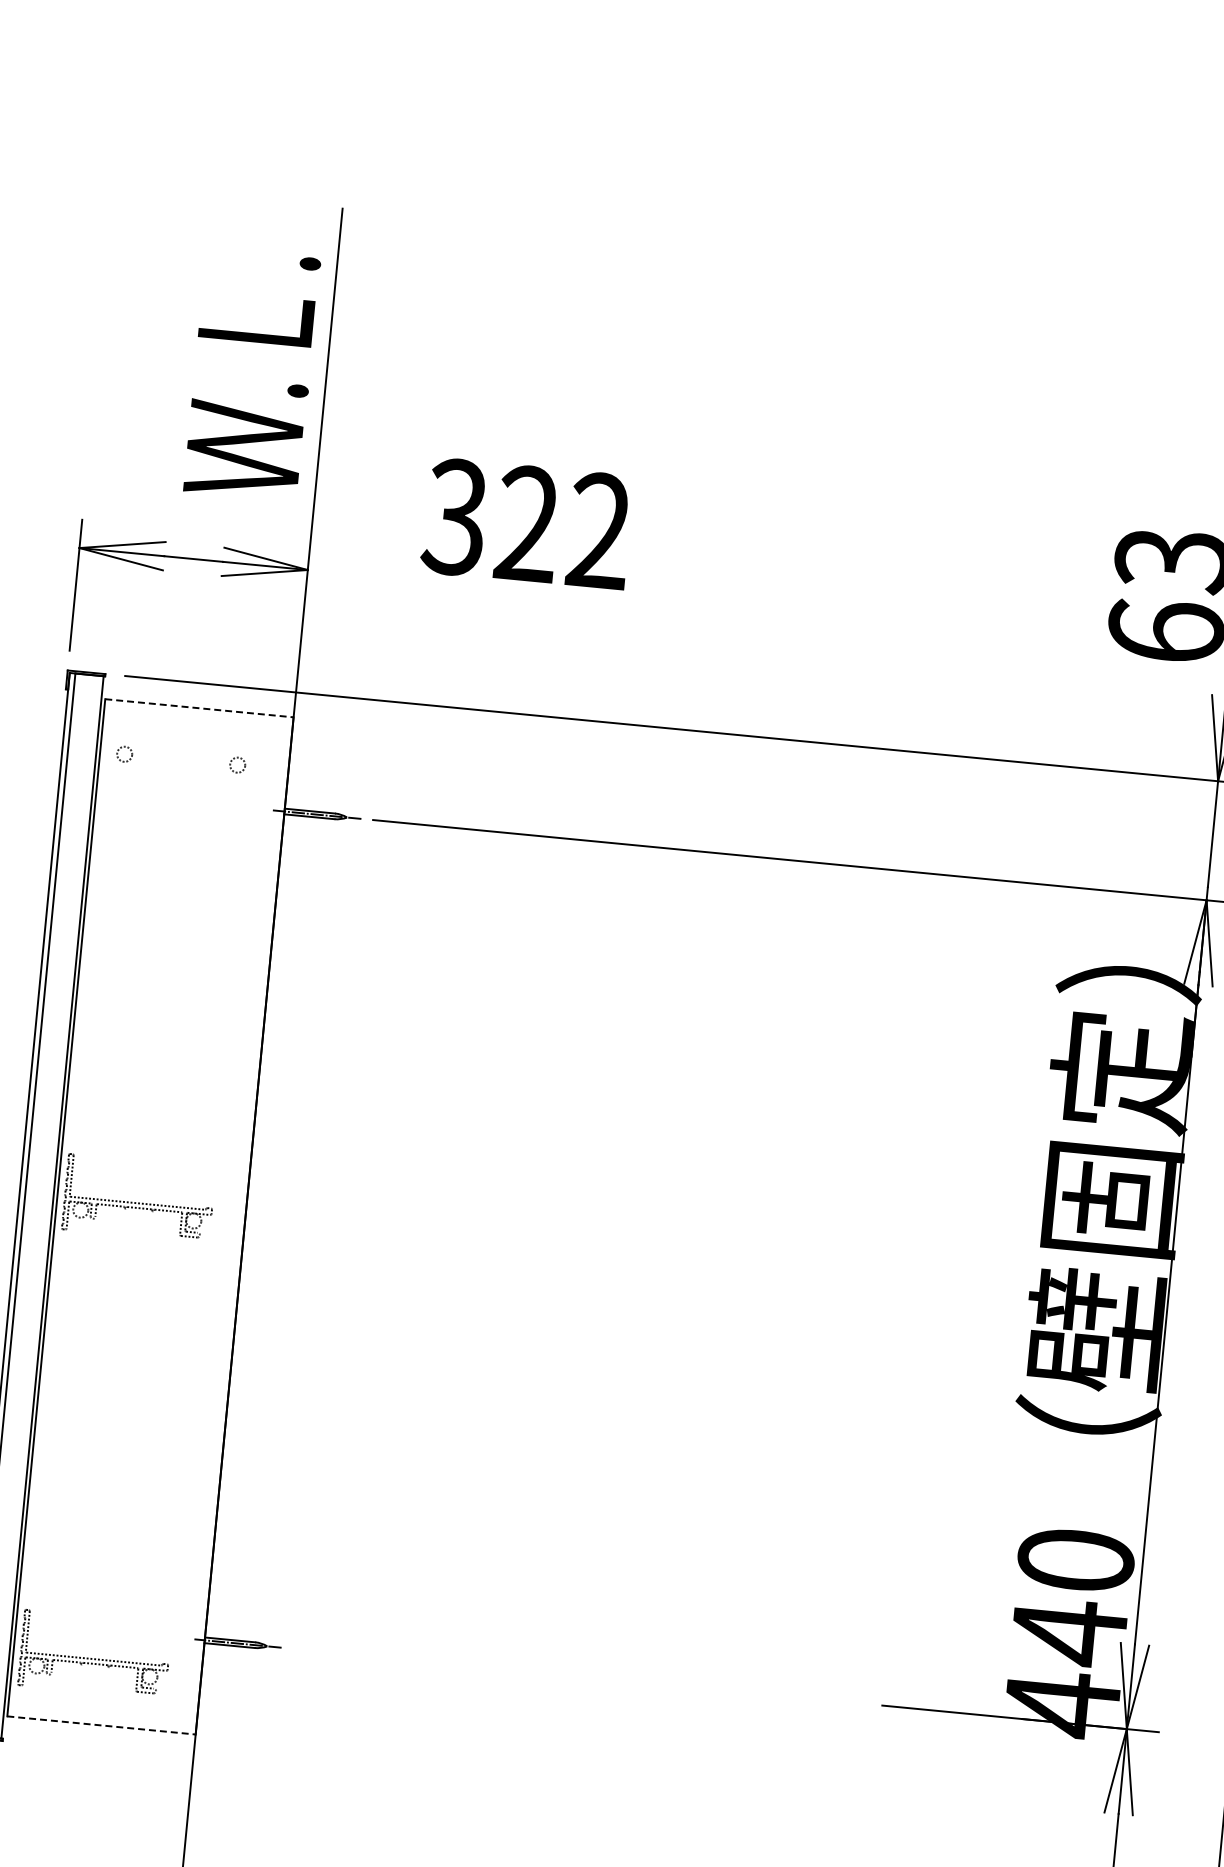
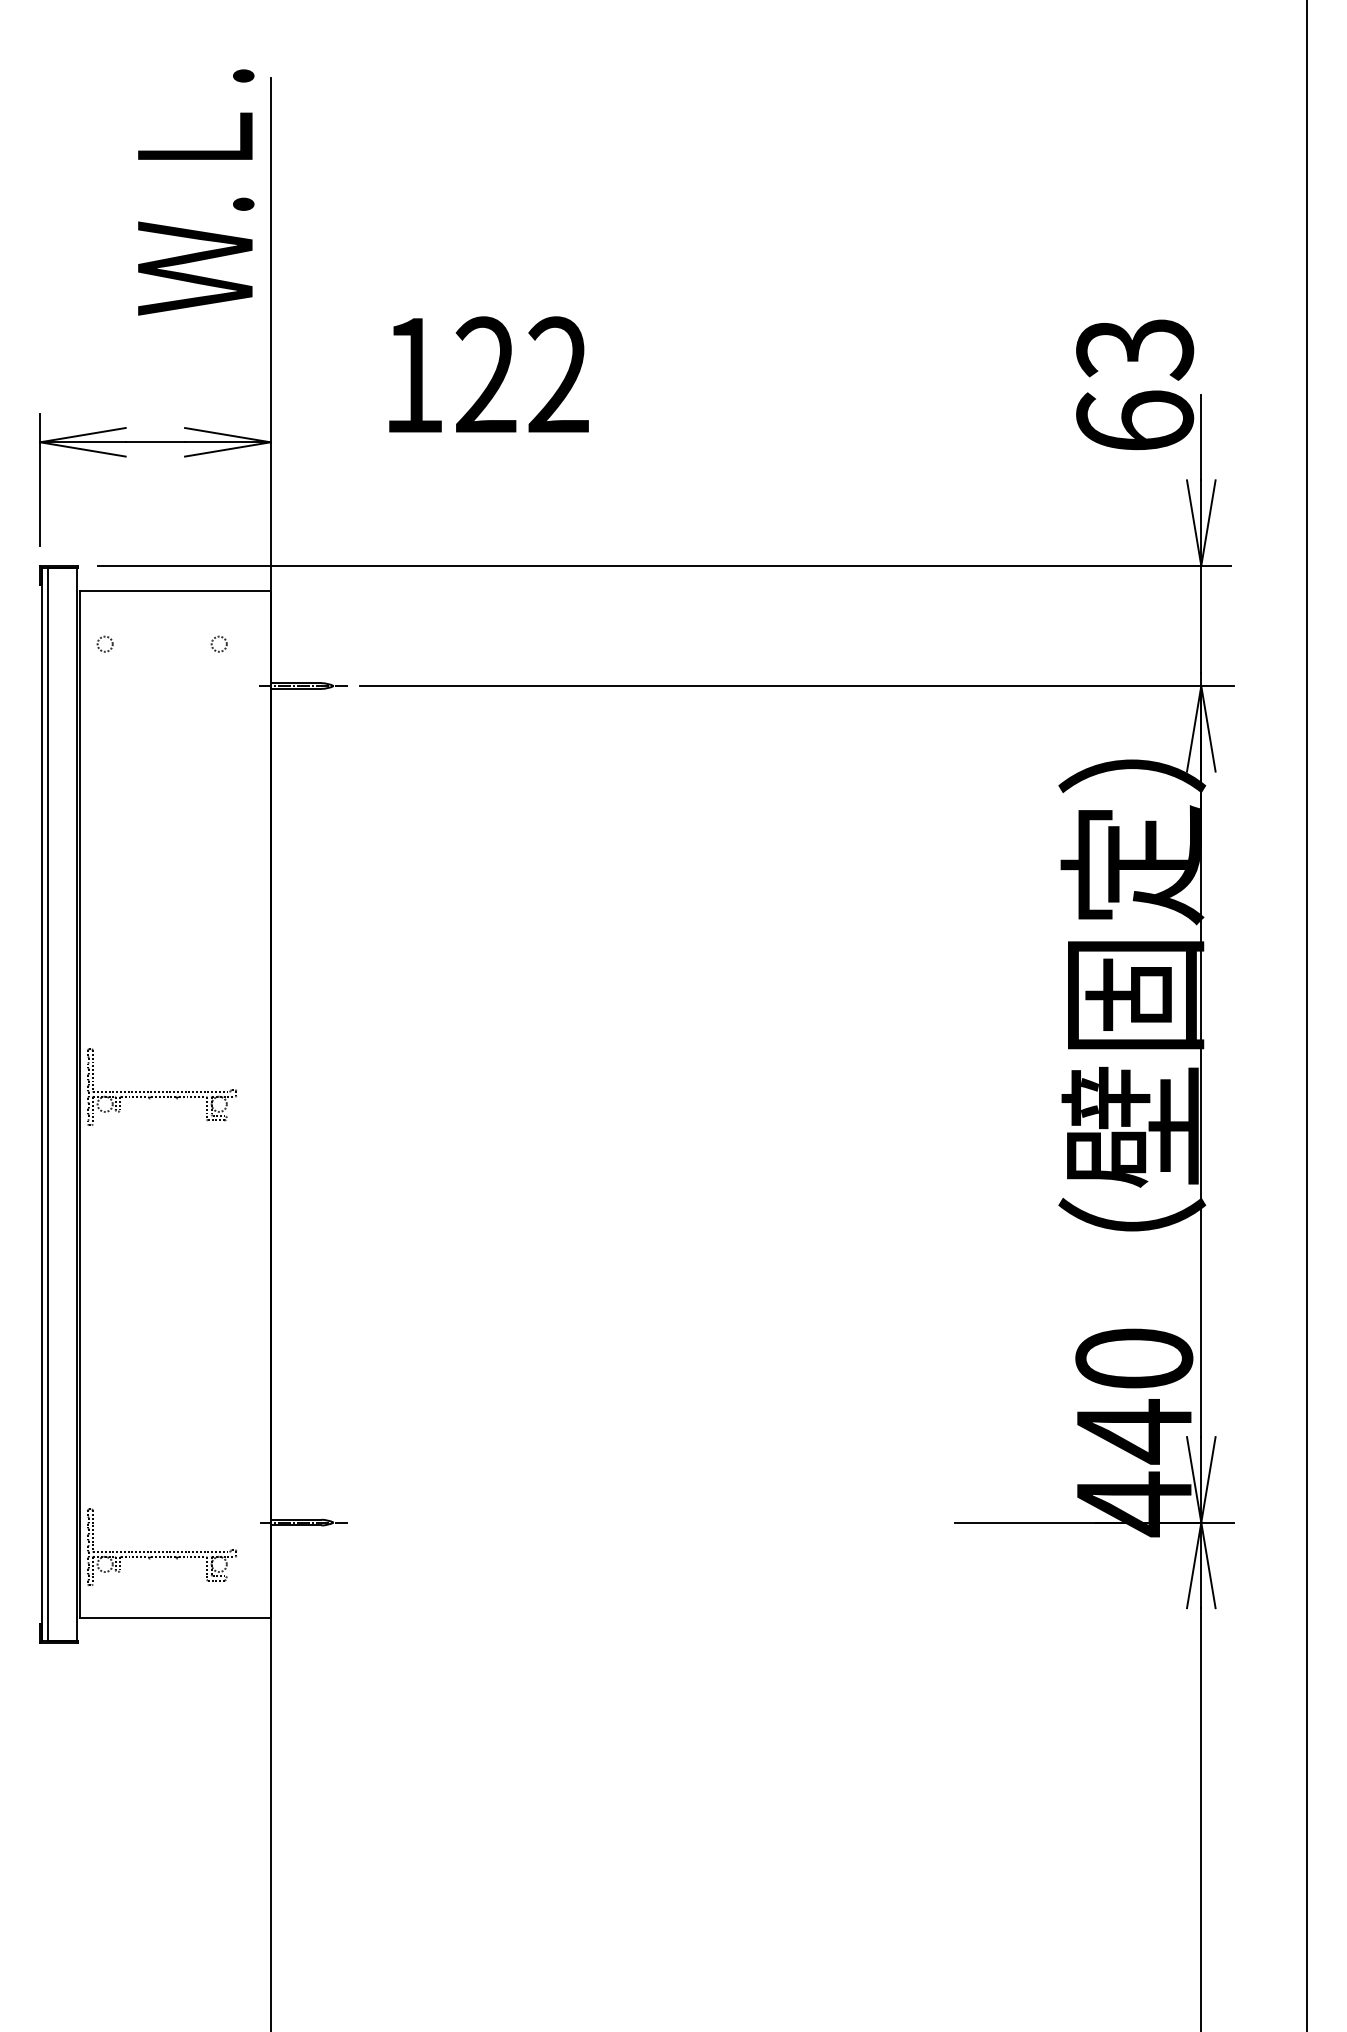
text: (252, 374) -> (196, 192), moved
text: (453, 517) -> (411, 375), 322 -> 122
line: (200, 707) -> (176, 590), dashed -> solid
line: (102, 1725) -> (176, 1617), dashed -> solid

